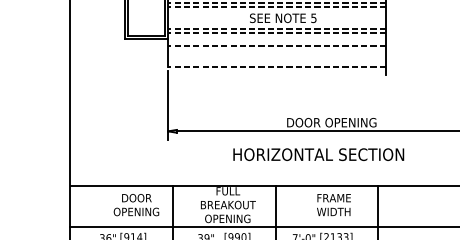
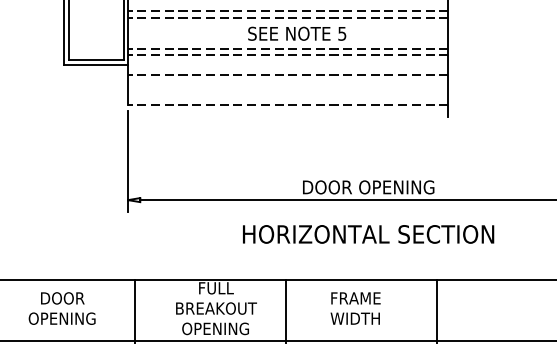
text: (318, 154) -> (368, 234), moved
text: (136, 205) -> (62, 309), moved
text: (333, 205) -> (354, 309), moved

